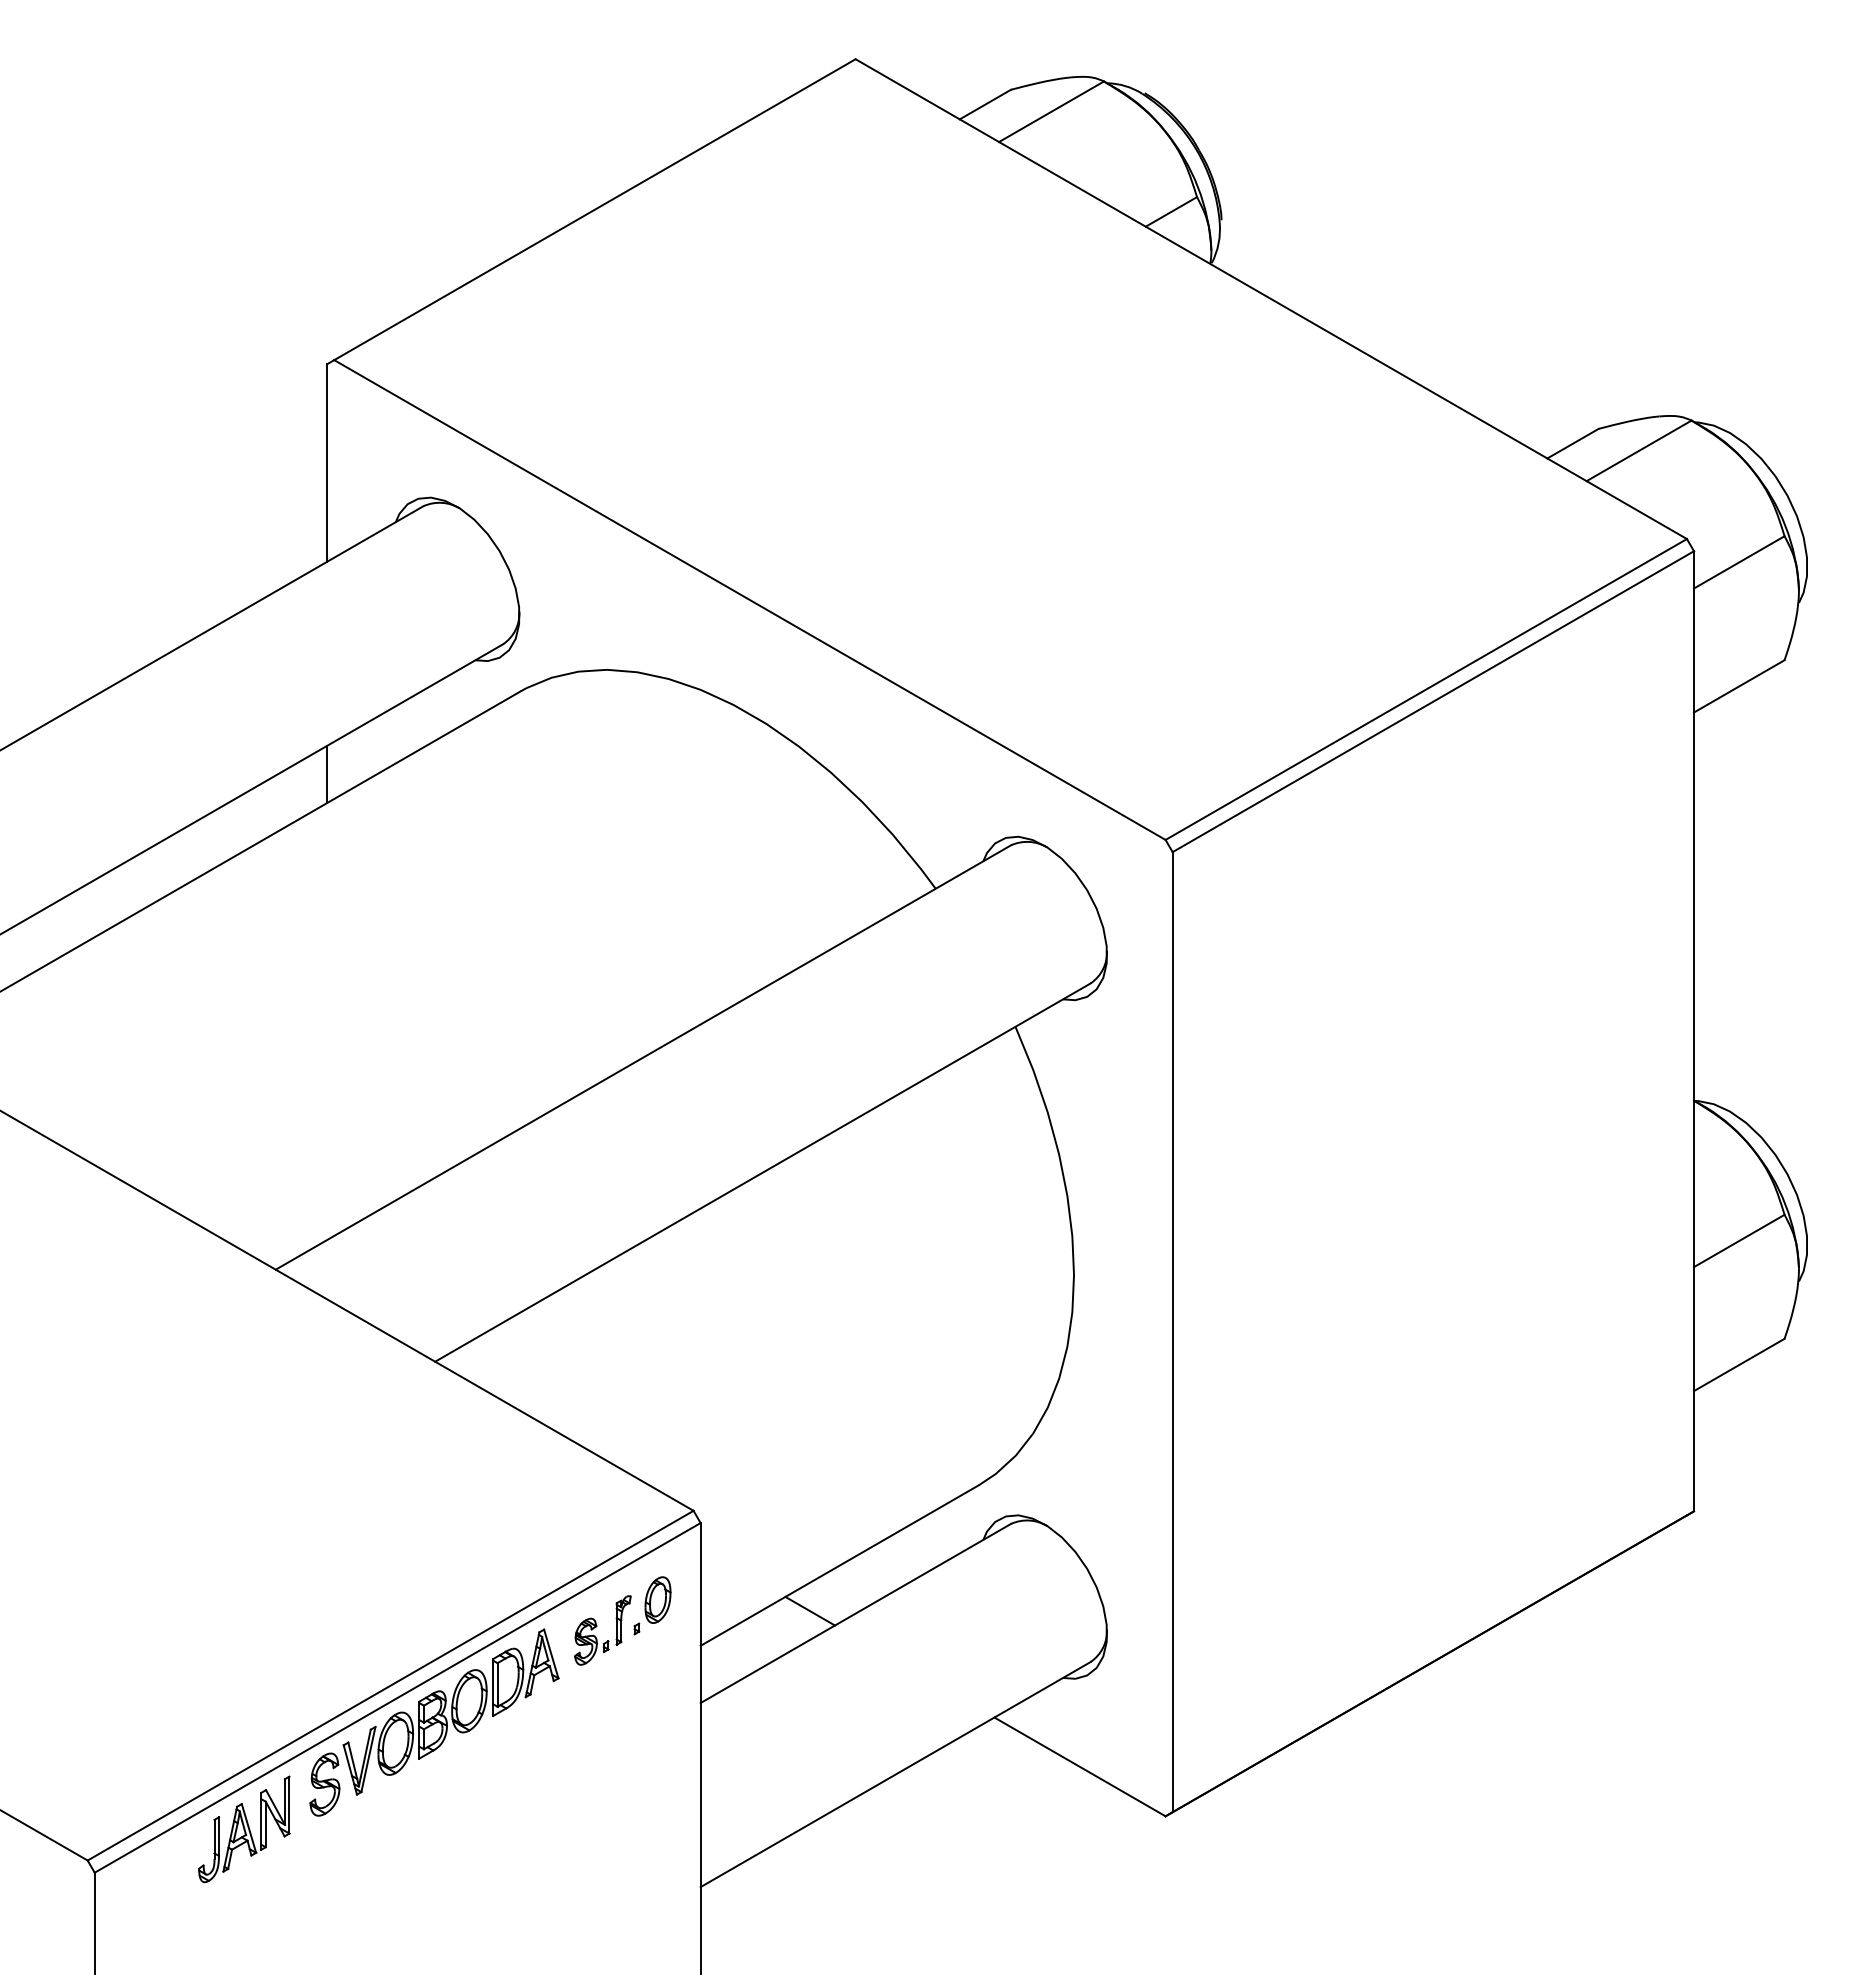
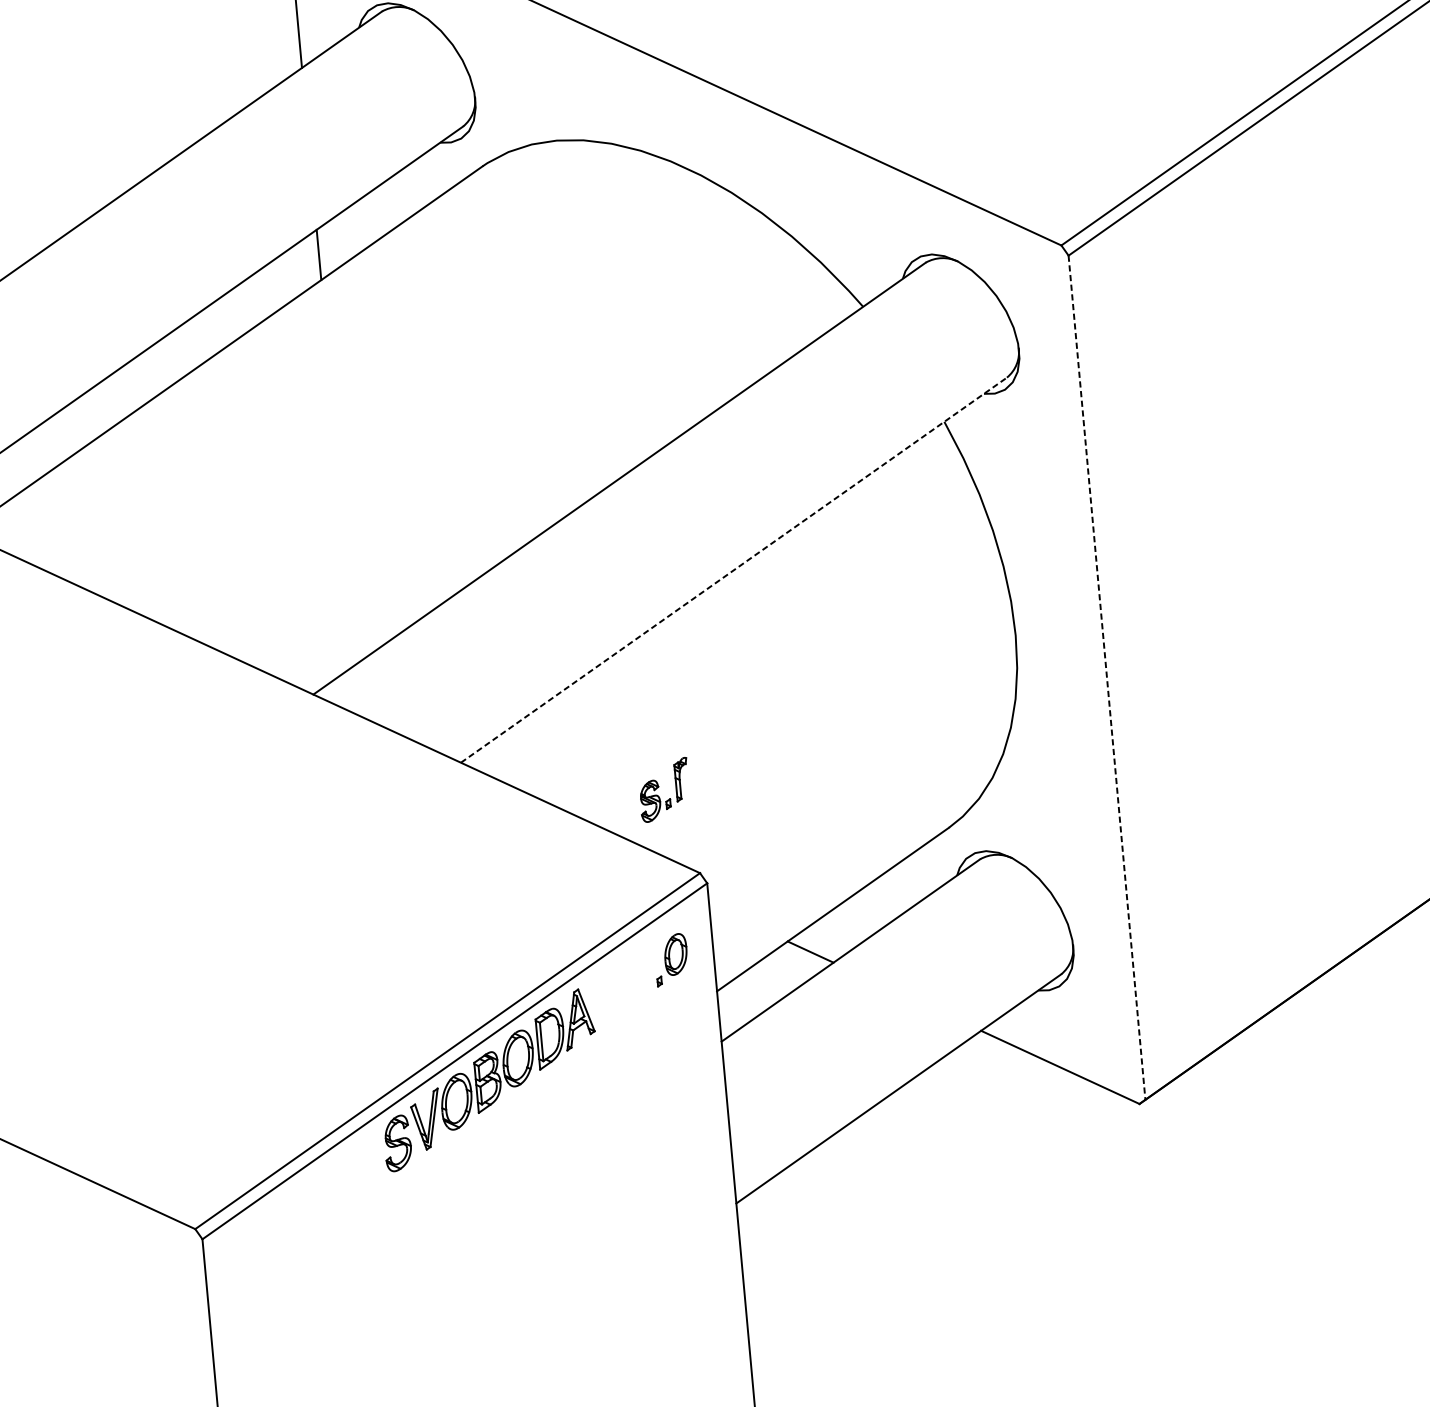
line: (763, 1172) -> (734, 570), solid -> dashed
line: (1172, 1332) -> (1106, 678), solid -> dashed
part: (597, 1626) -> (659, 787), moved
part: (244, 1829) -> (330, 1189), removed

